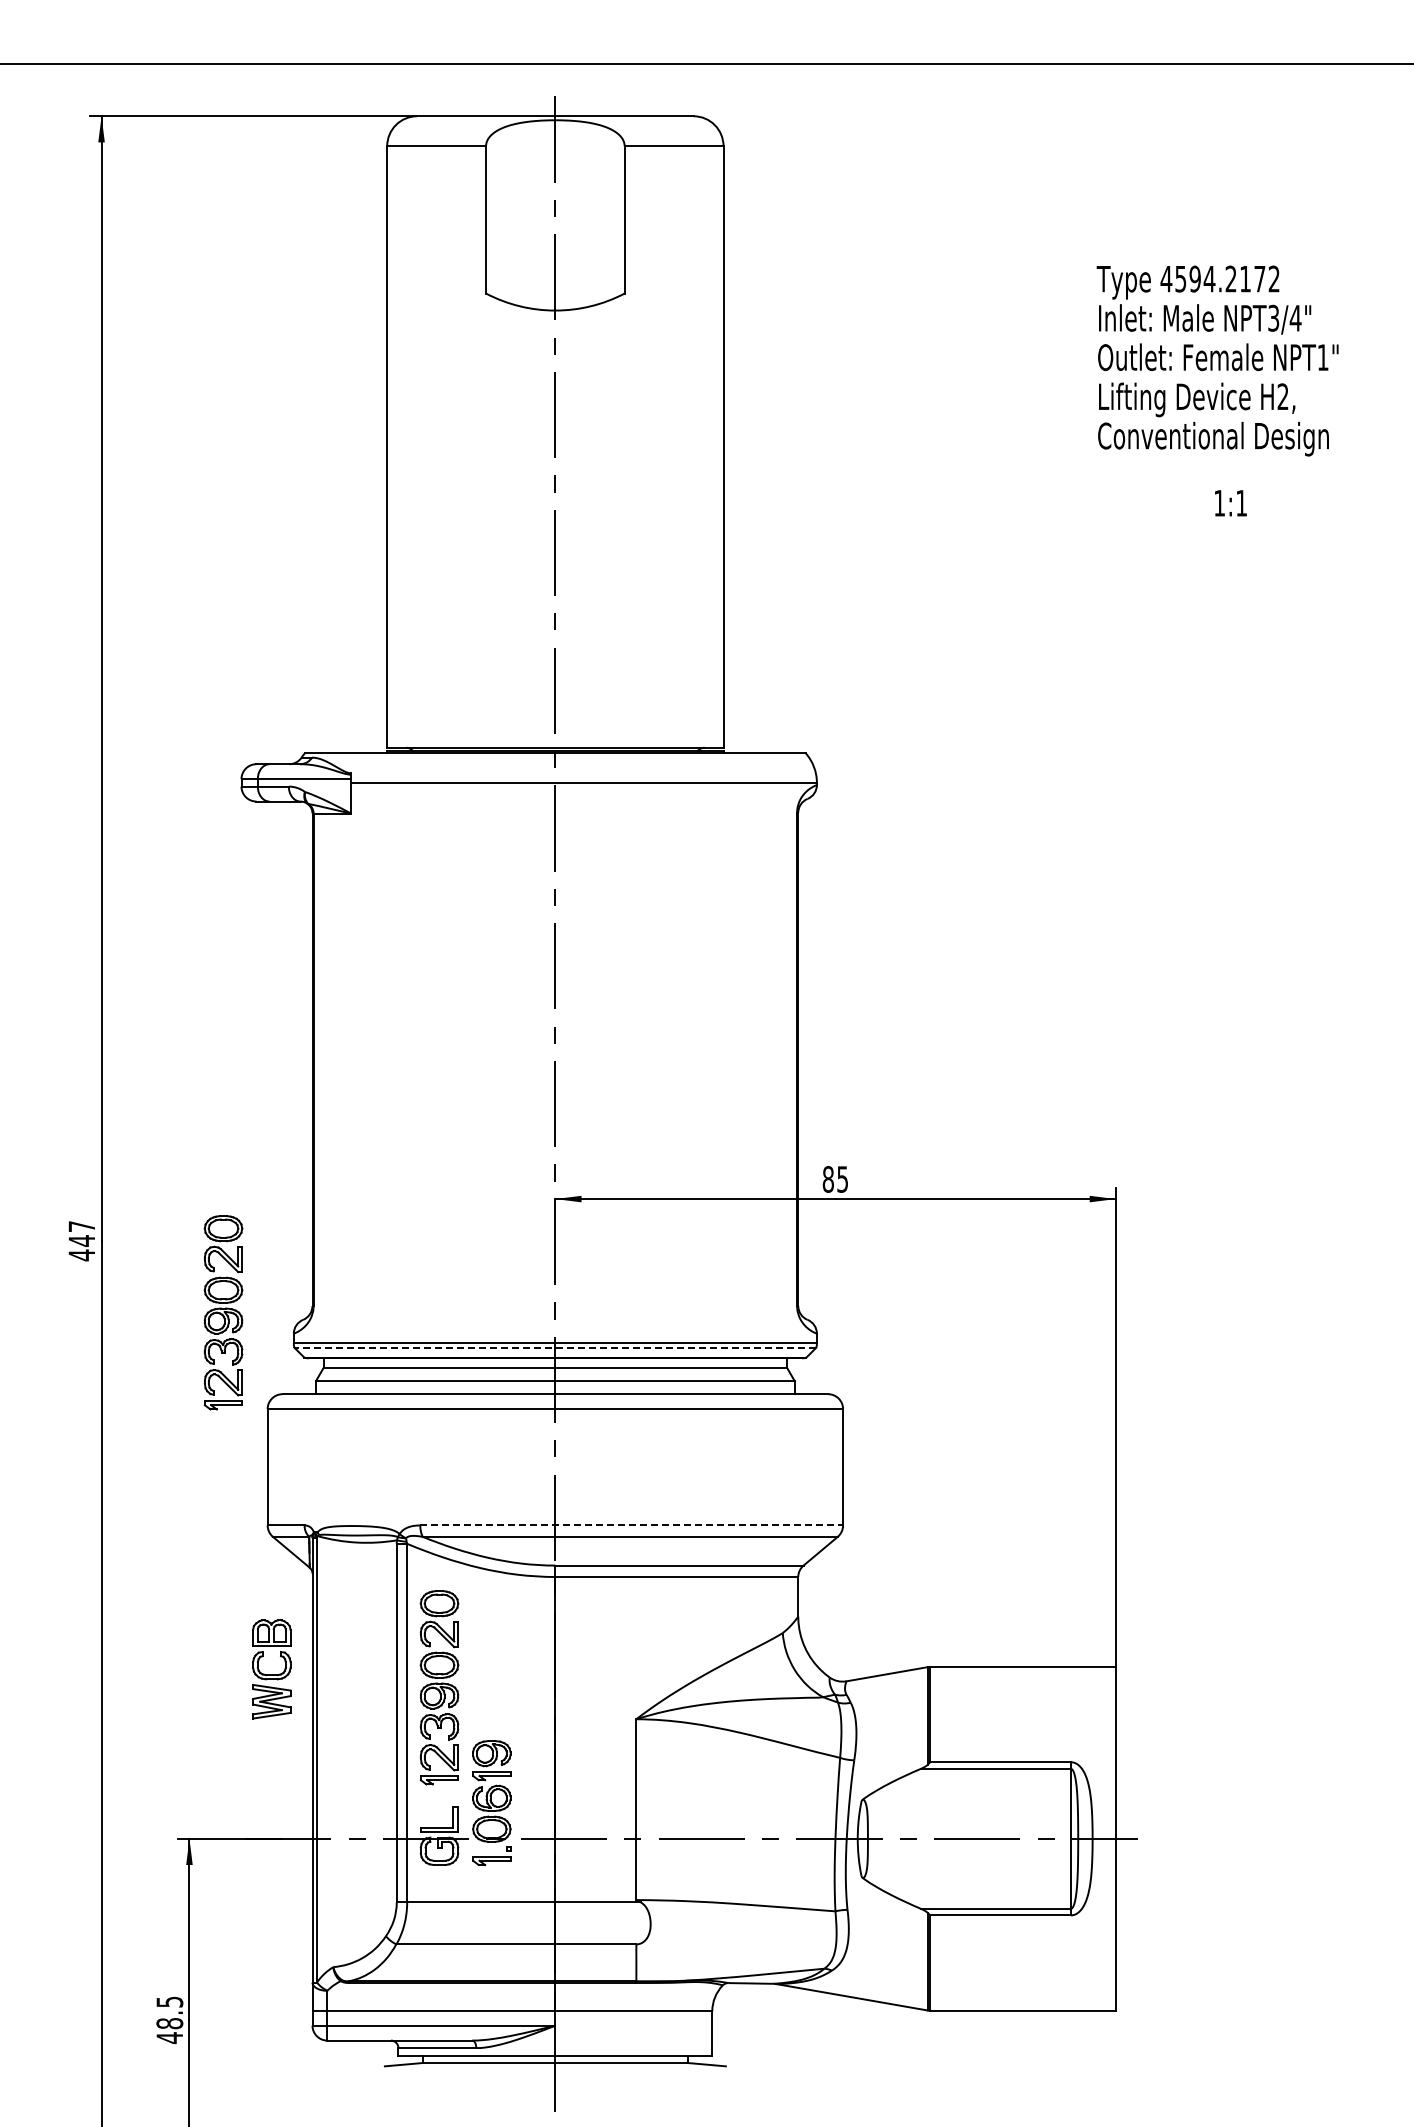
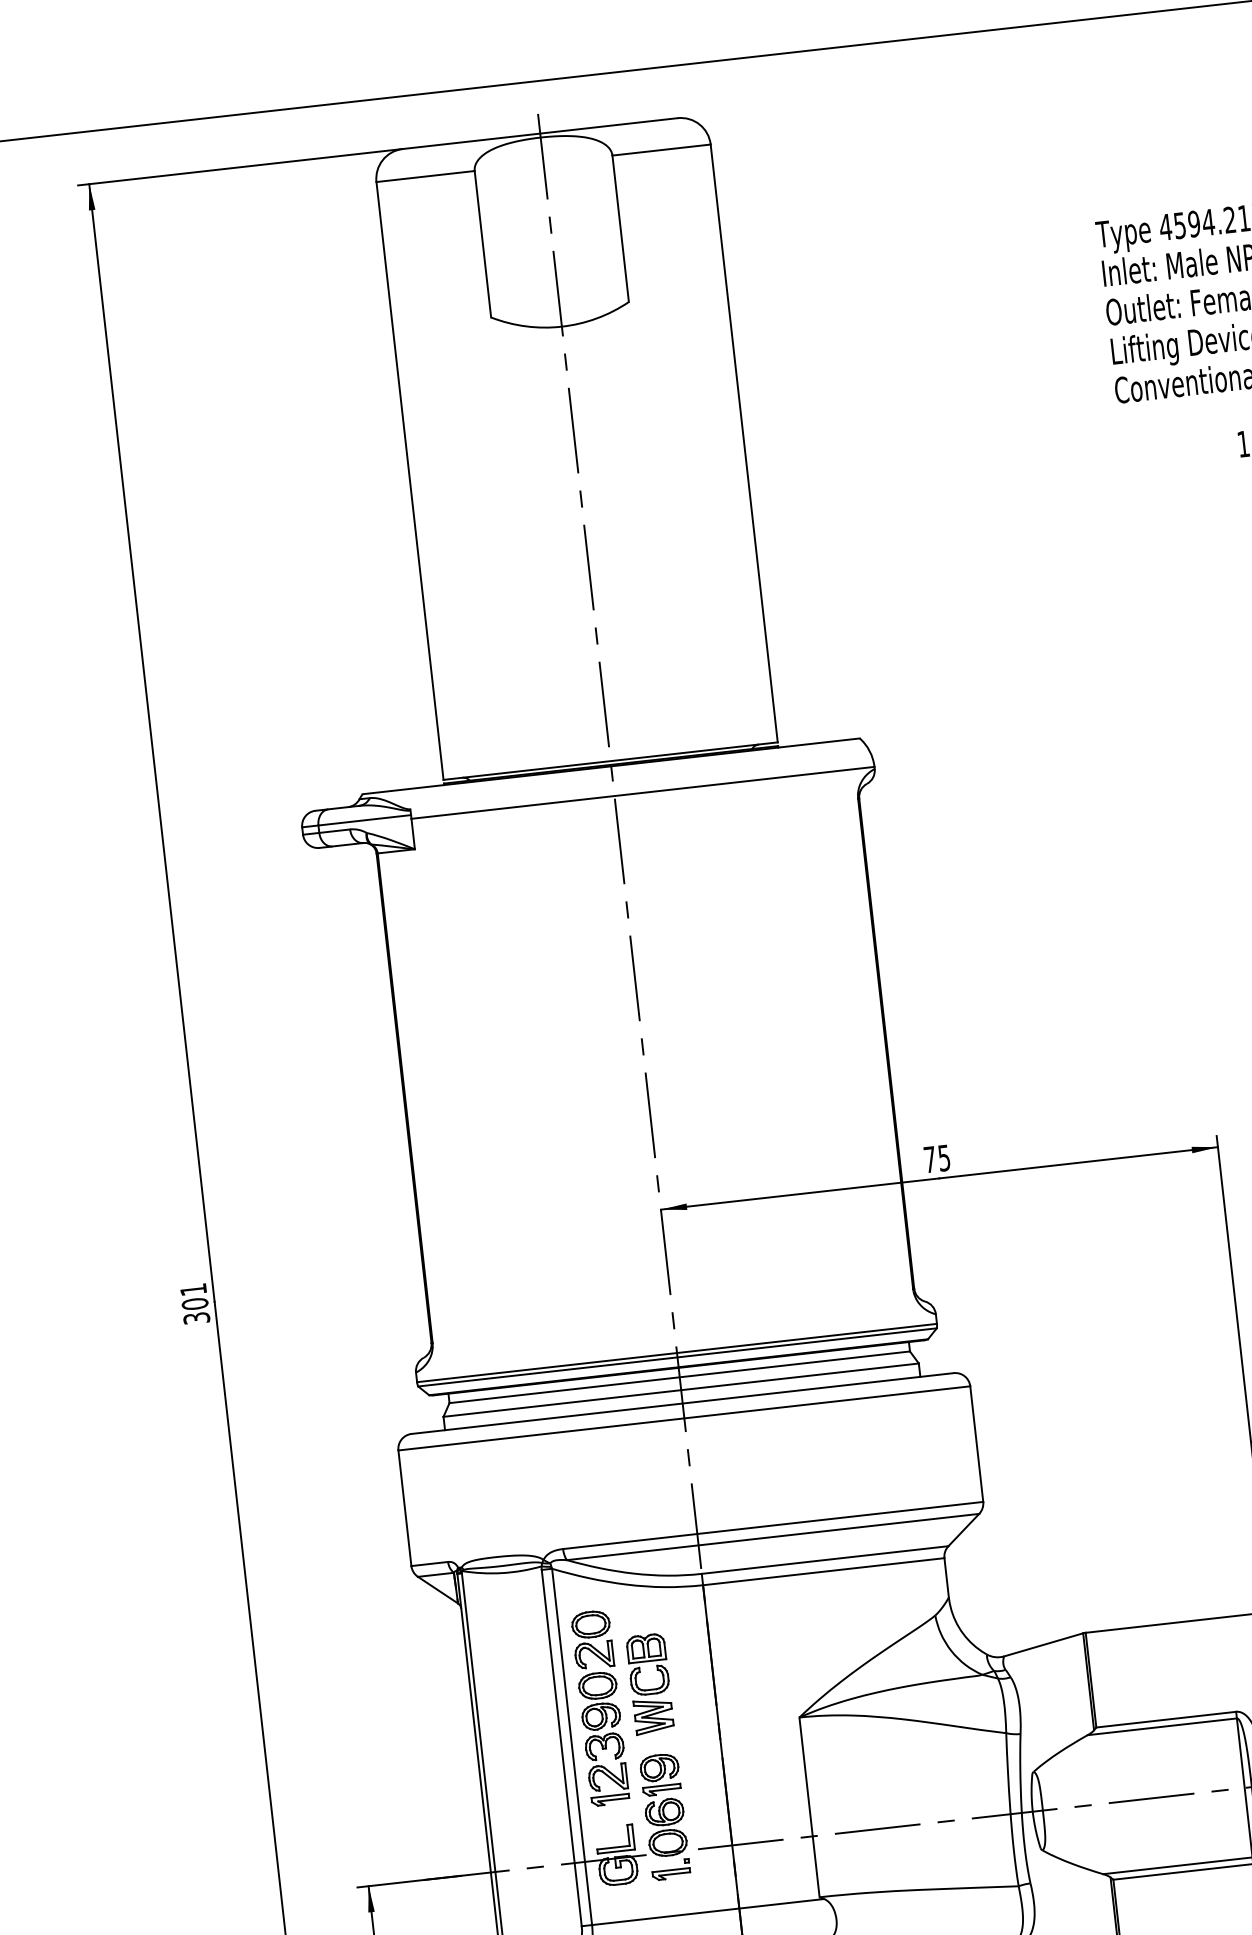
text: (827, 1179) -> (929, 1159), 85 -> 75
text: (81, 1241) -> (194, 1304), 447 -> 301
part: (223, 1312) -> (343, 1359), removed
line: (555, 1347) -> (677, 1357), dashed -> solid
line: (632, 1525) -> (773, 1525), dashed -> solid
part: (271, 1669) -> (649, 1684), moved

